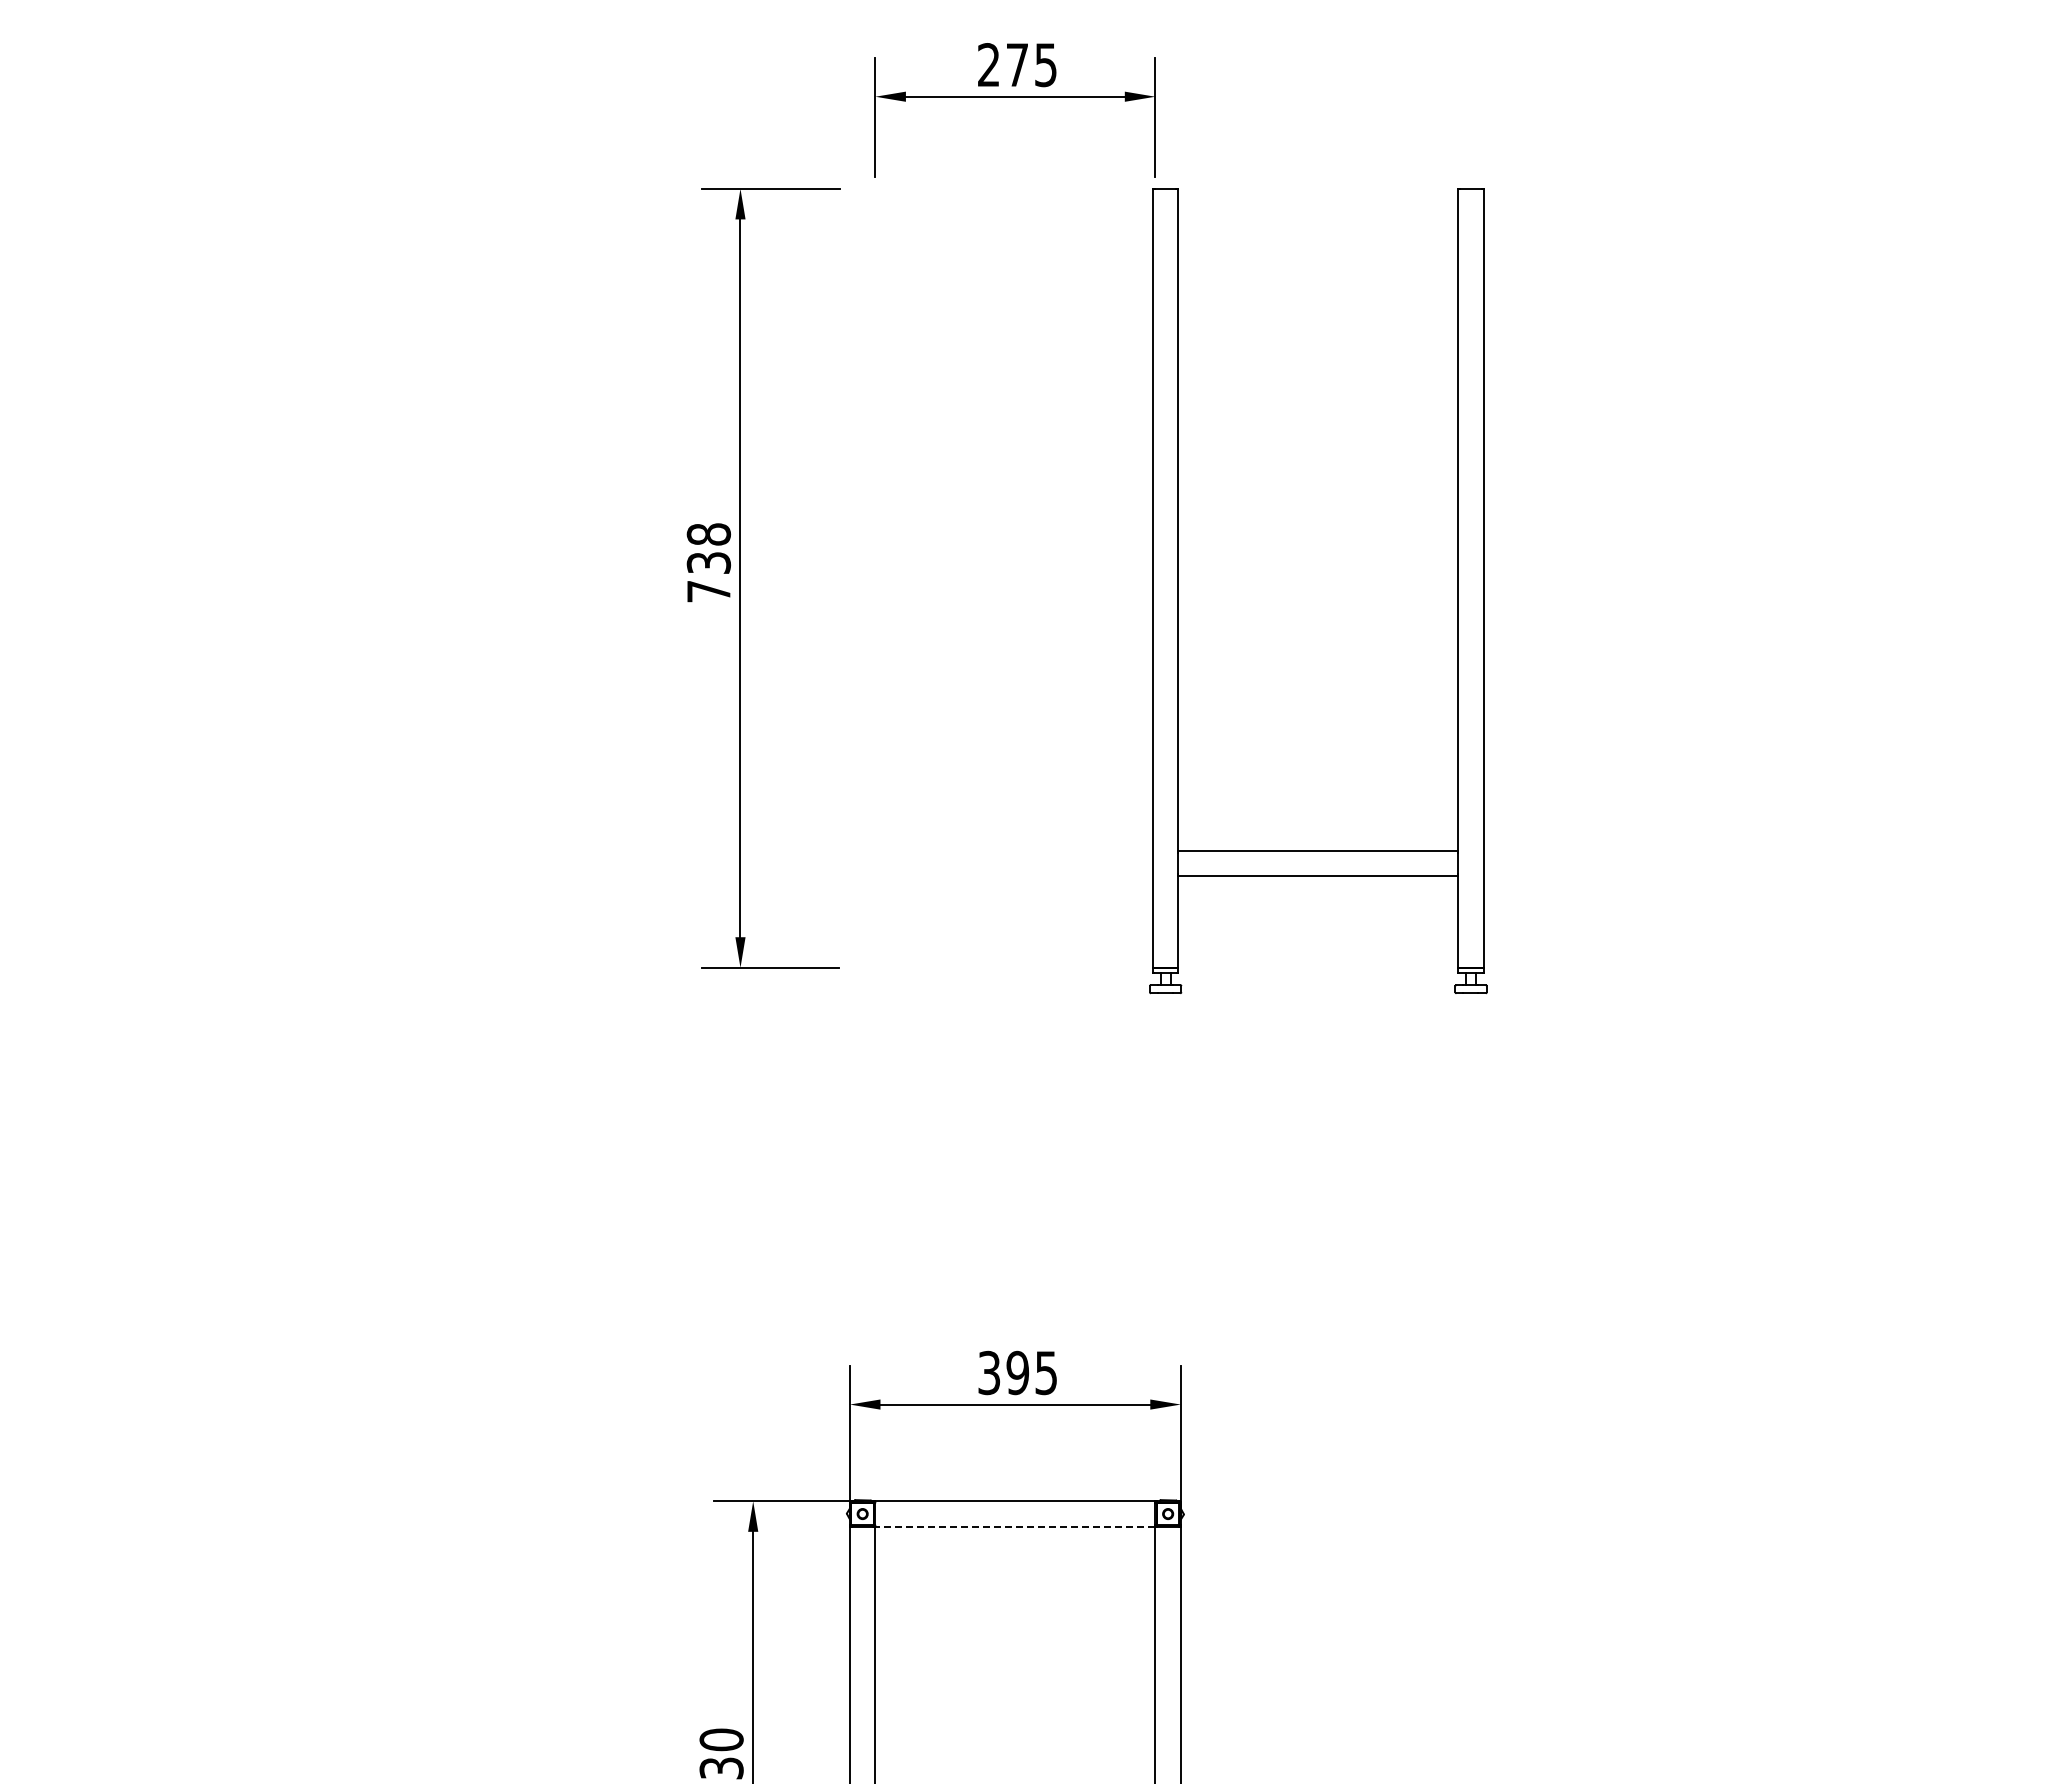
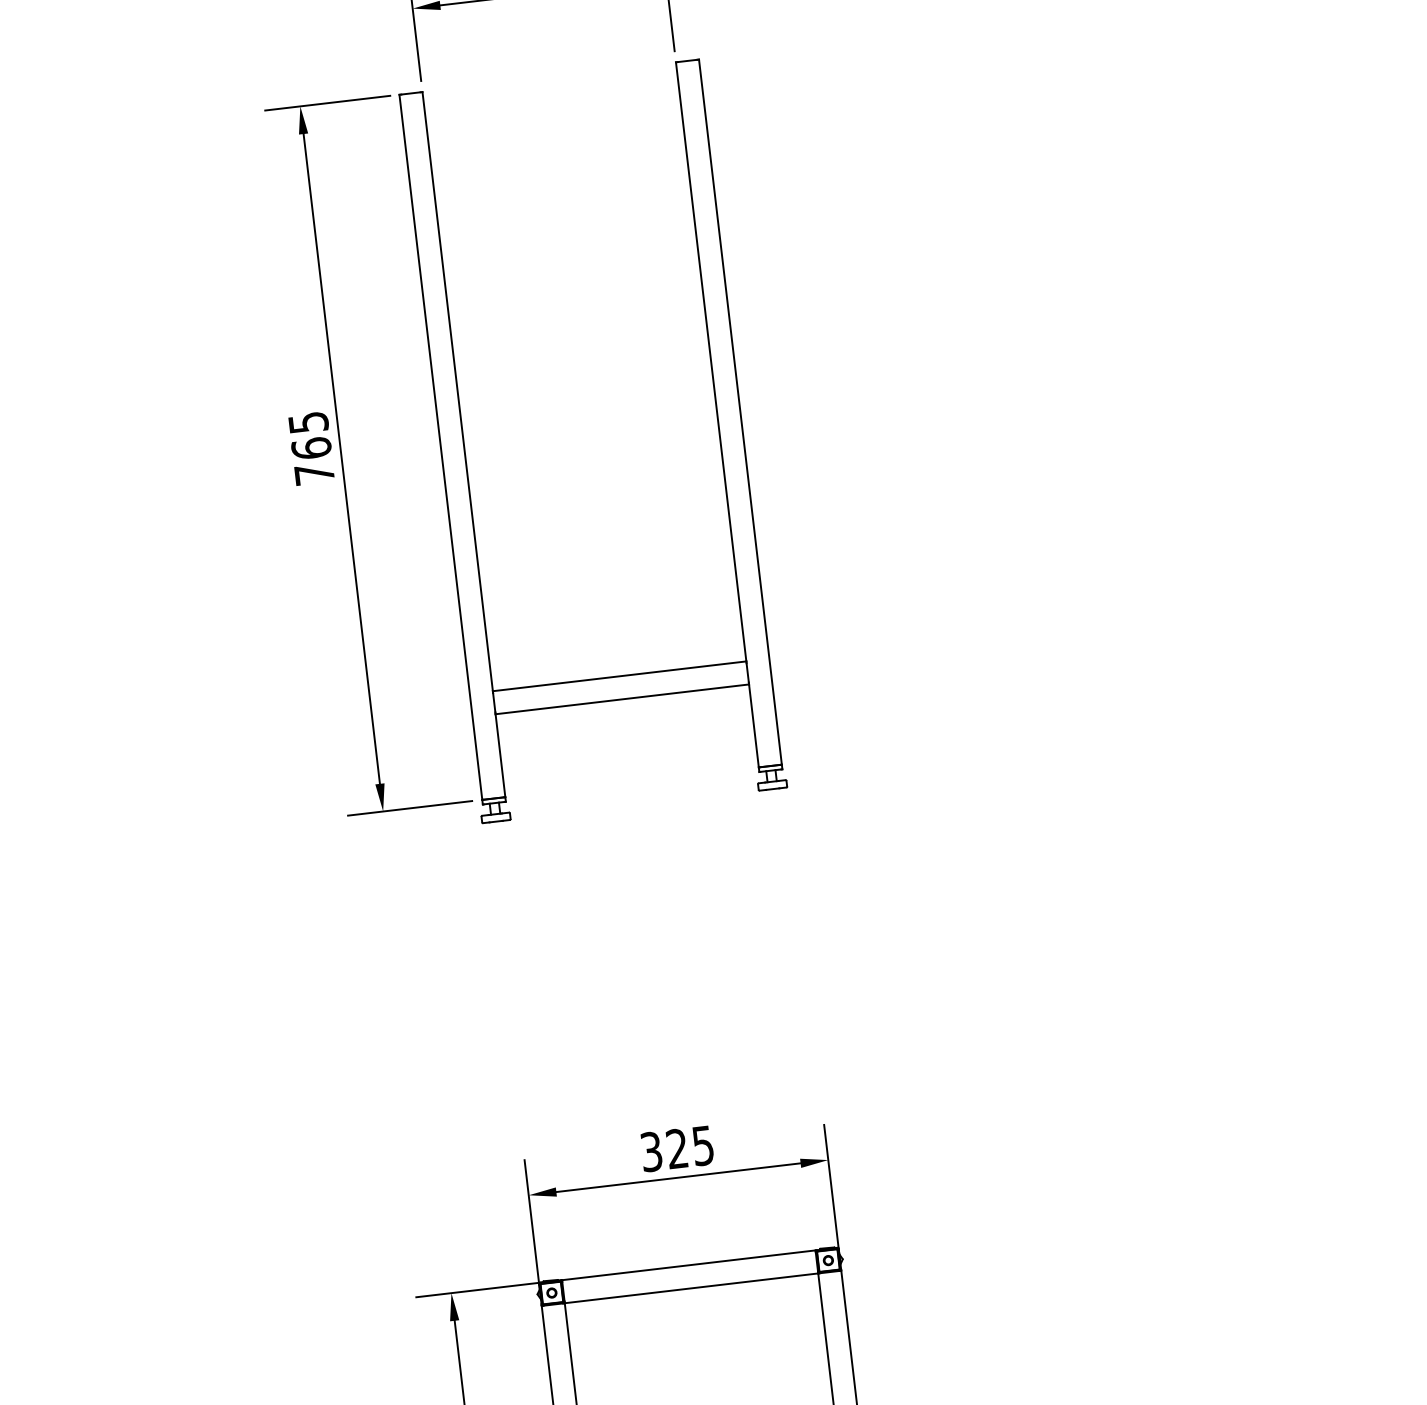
text: (708, 548) -> (309, 435), 738 -> 765
part: (1457, 591) -> (717, 426), moved
text: (1017, 1373) -> (677, 1149), 395 -> 325
line: (1015, 1526) -> (691, 1288), dashed -> solid

